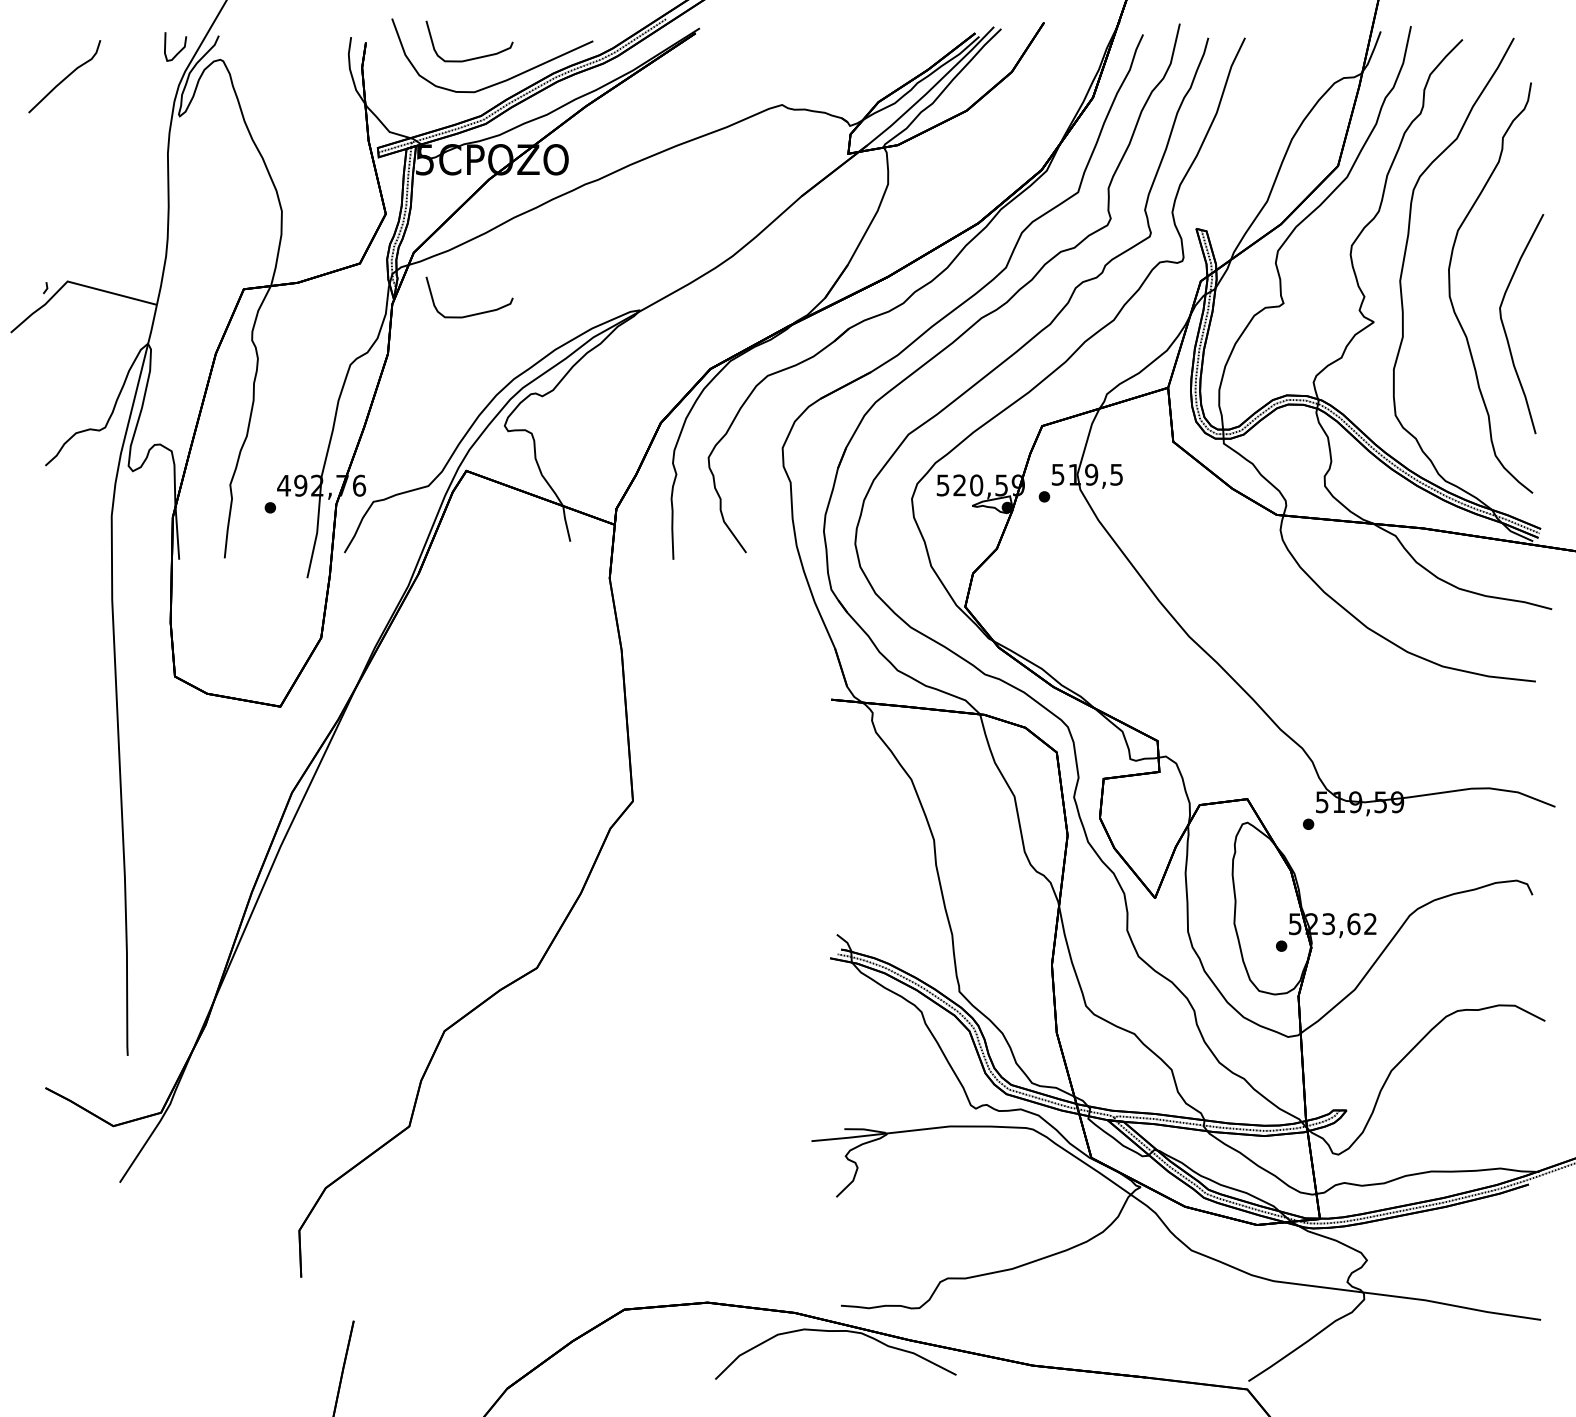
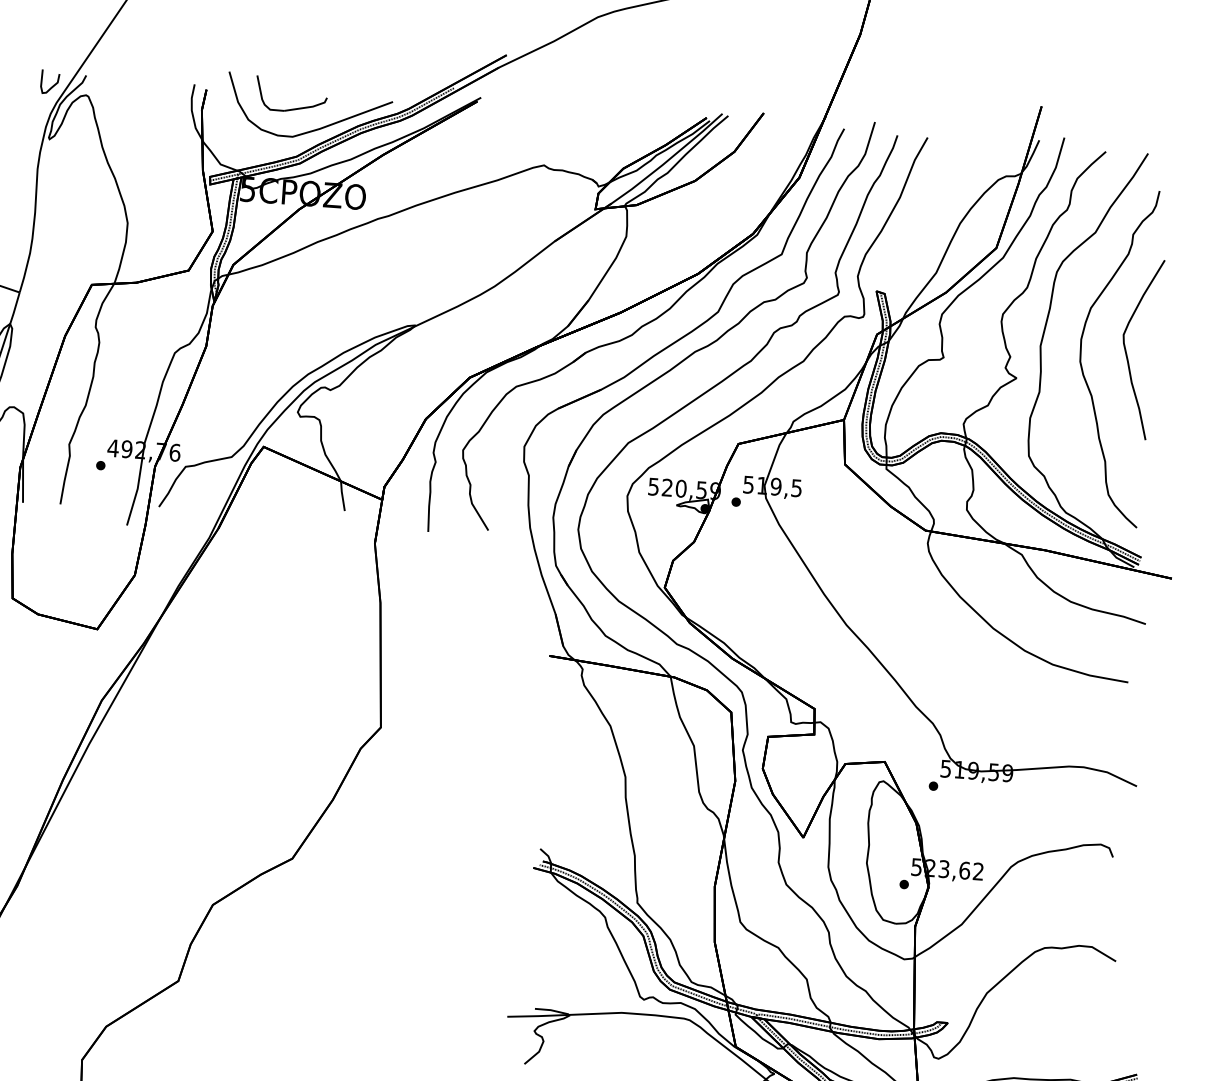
part: (474, 313) -> (279, 318), removed
curve: (1505, 329) -> (1126, 352), moved

